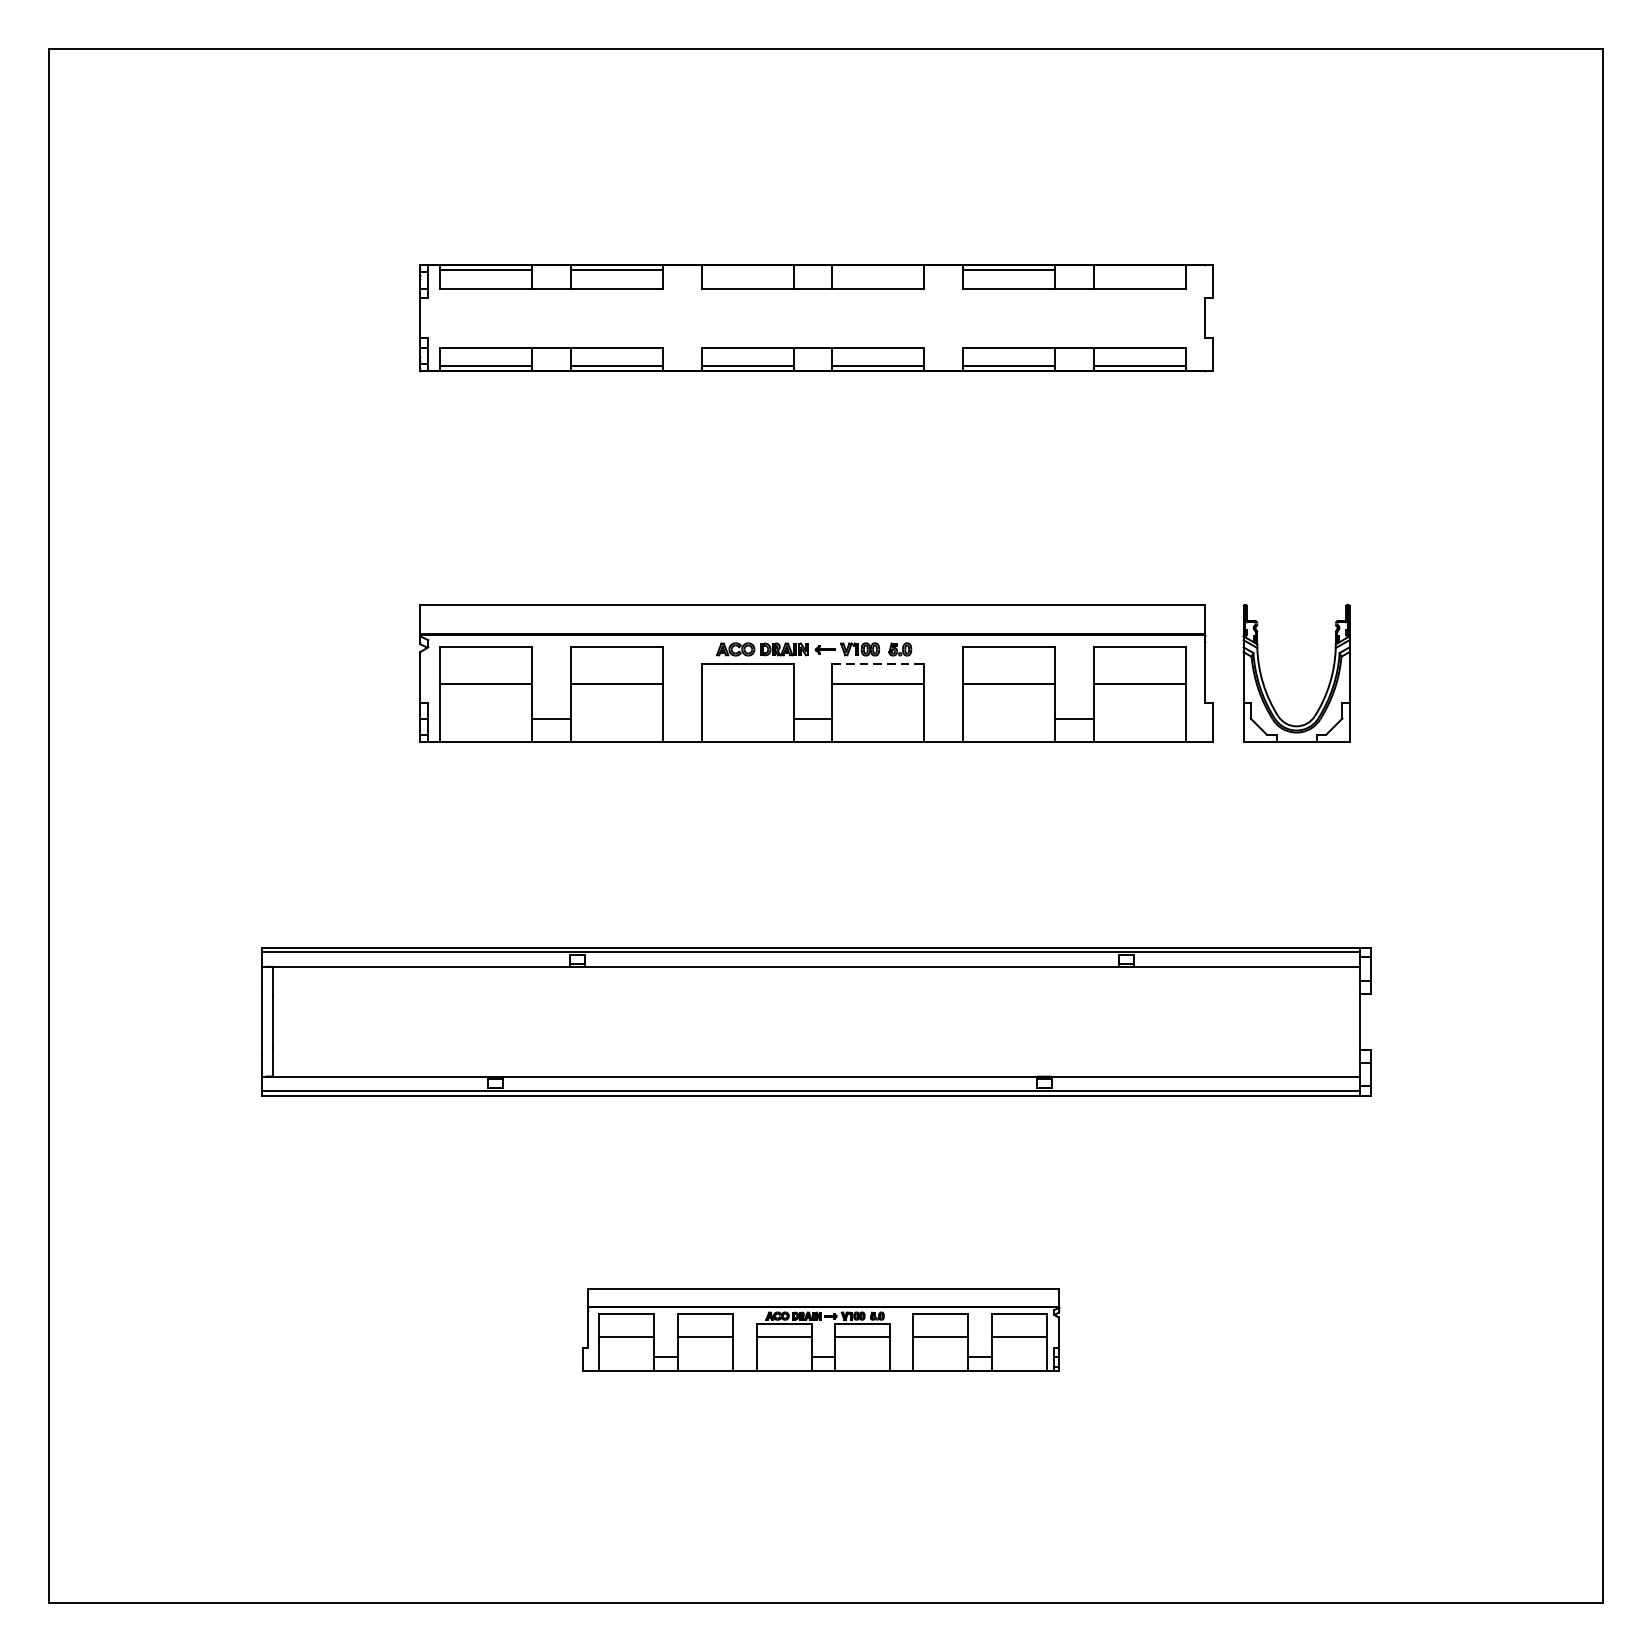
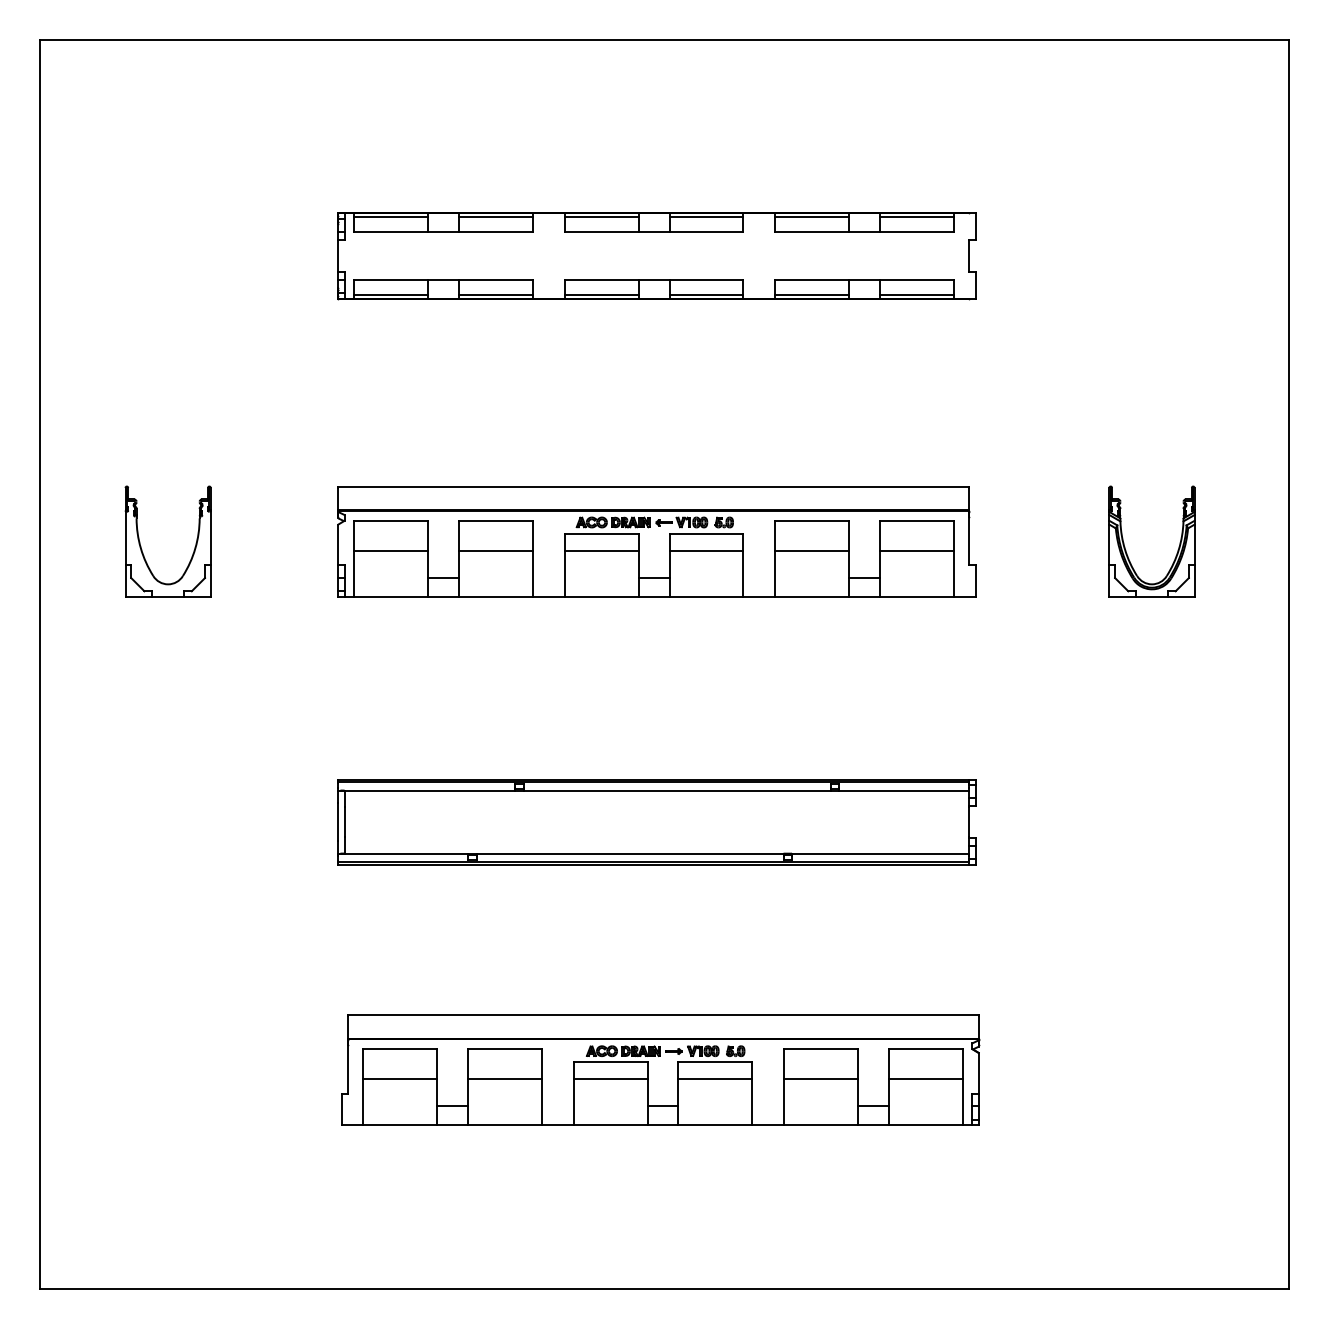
line: (747, 270) -> (601, 217), added
line: (878, 270) -> (706, 217), added
line: (1140, 270) -> (917, 217), added
line: (878, 663) -> (706, 533), dashed -> solid
part: (1263, 679) -> (1125, 546), moved
part: (176, 683) -> (142, 549), added
line: (747, 684) -> (601, 550), added
part: (816, 1022) -> (656, 822), size x0.71
part: (821, 1329) -> (660, 1069), size x1.67

